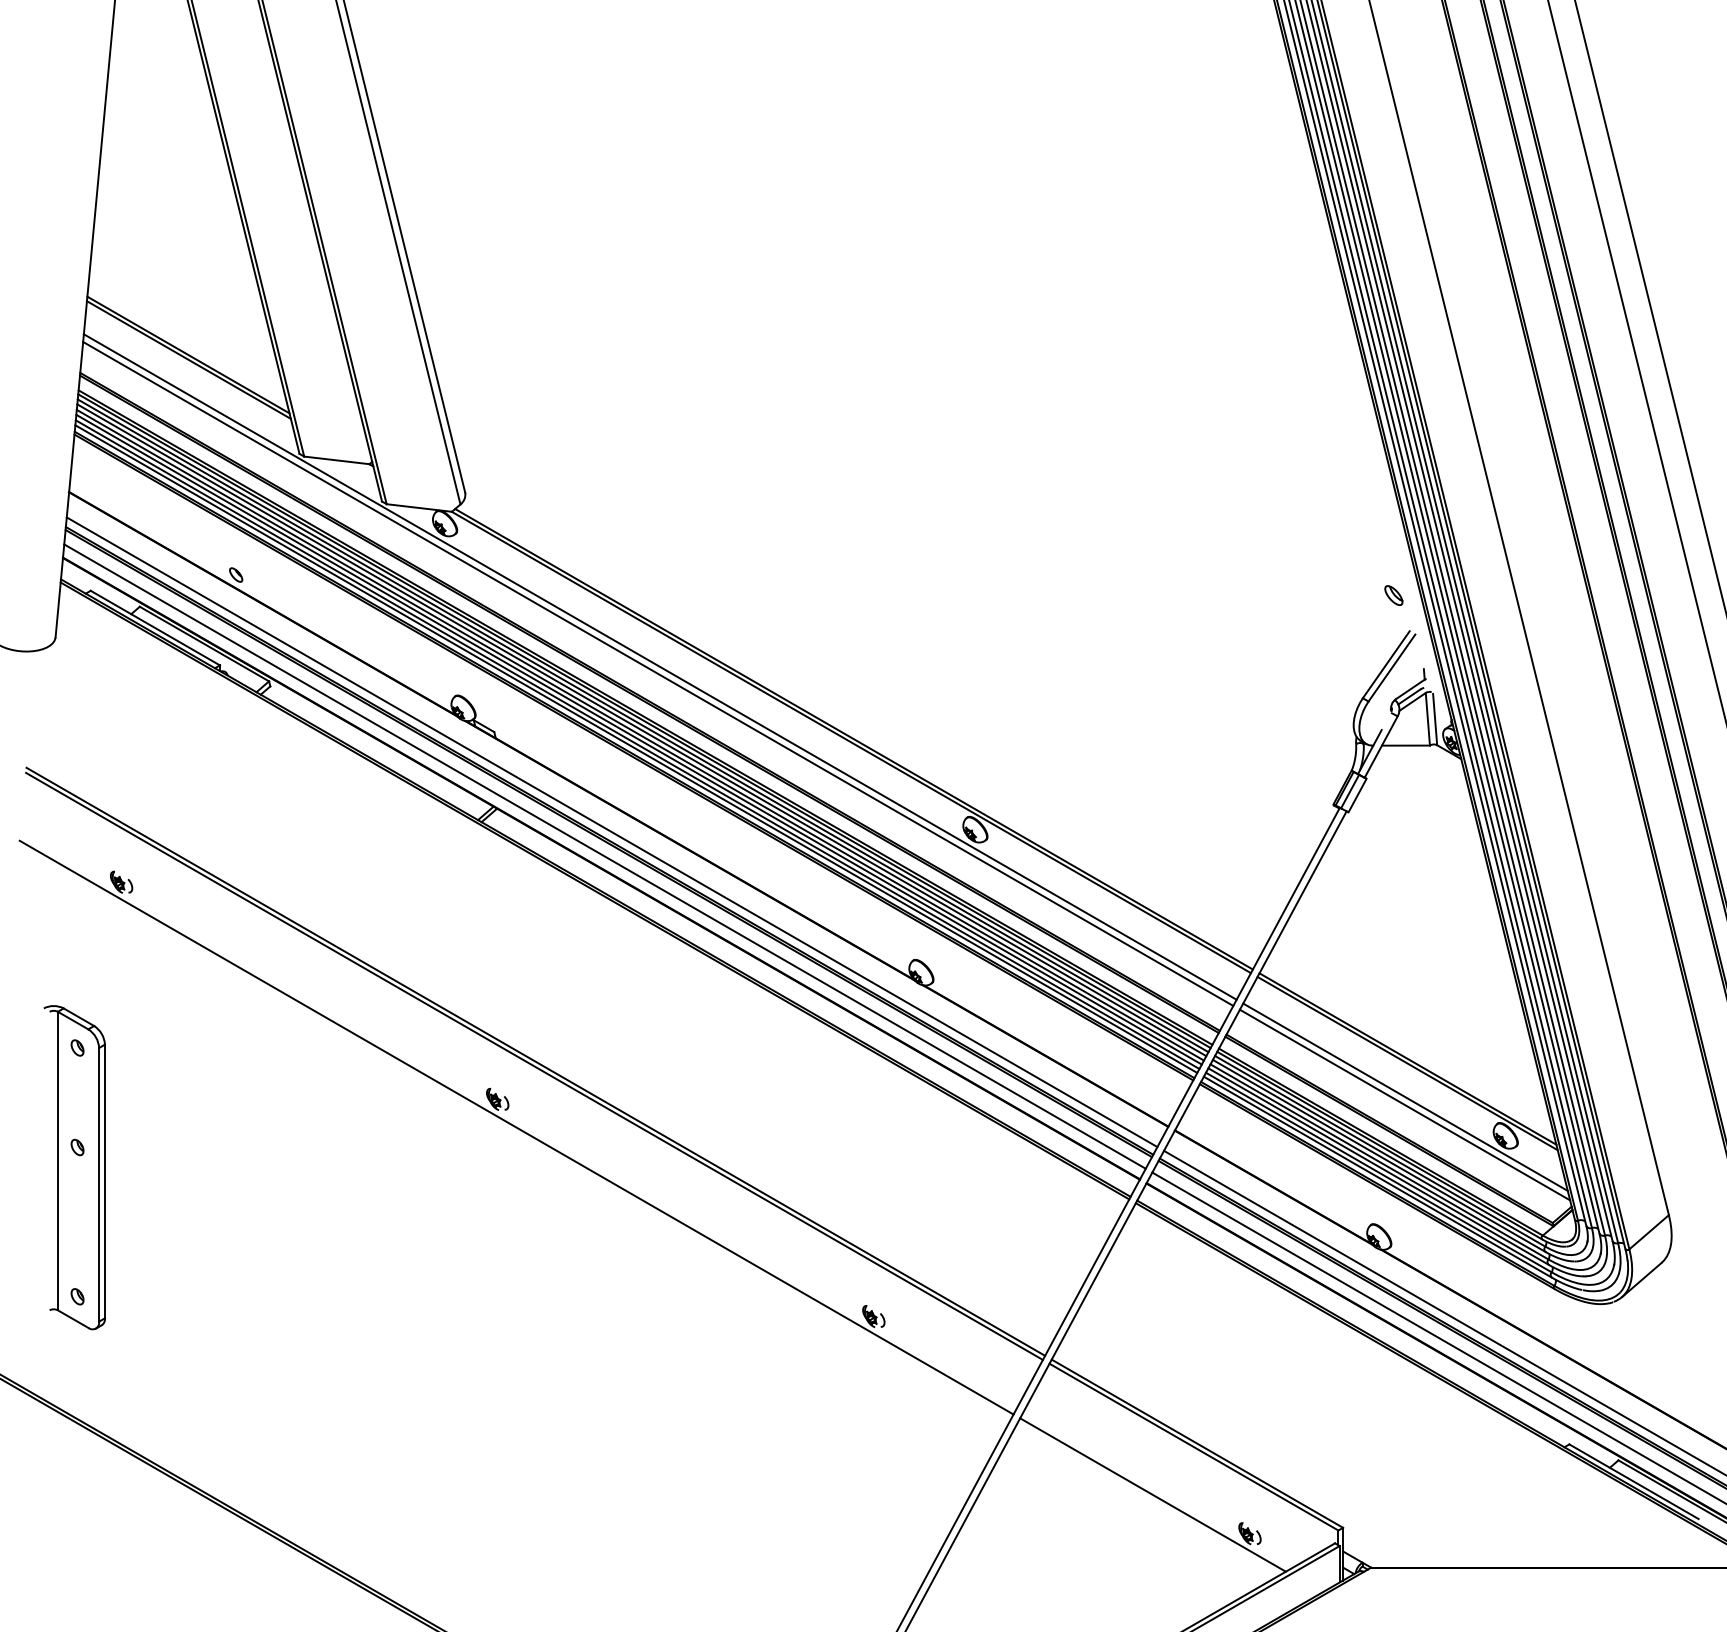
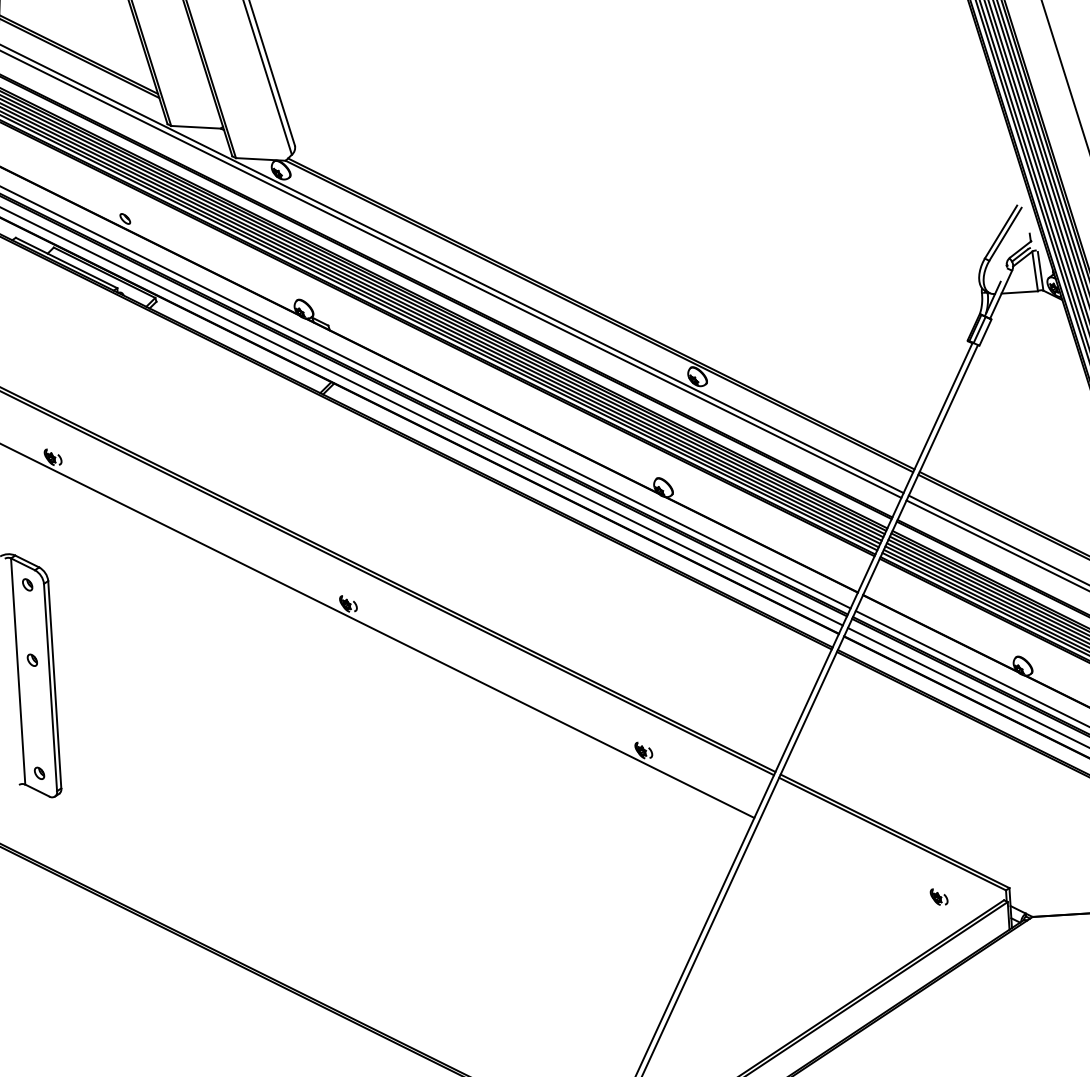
part: (1393, 595) -> (1003, 179), removed
line: (1152, 1494) -> (863, 871), removed

